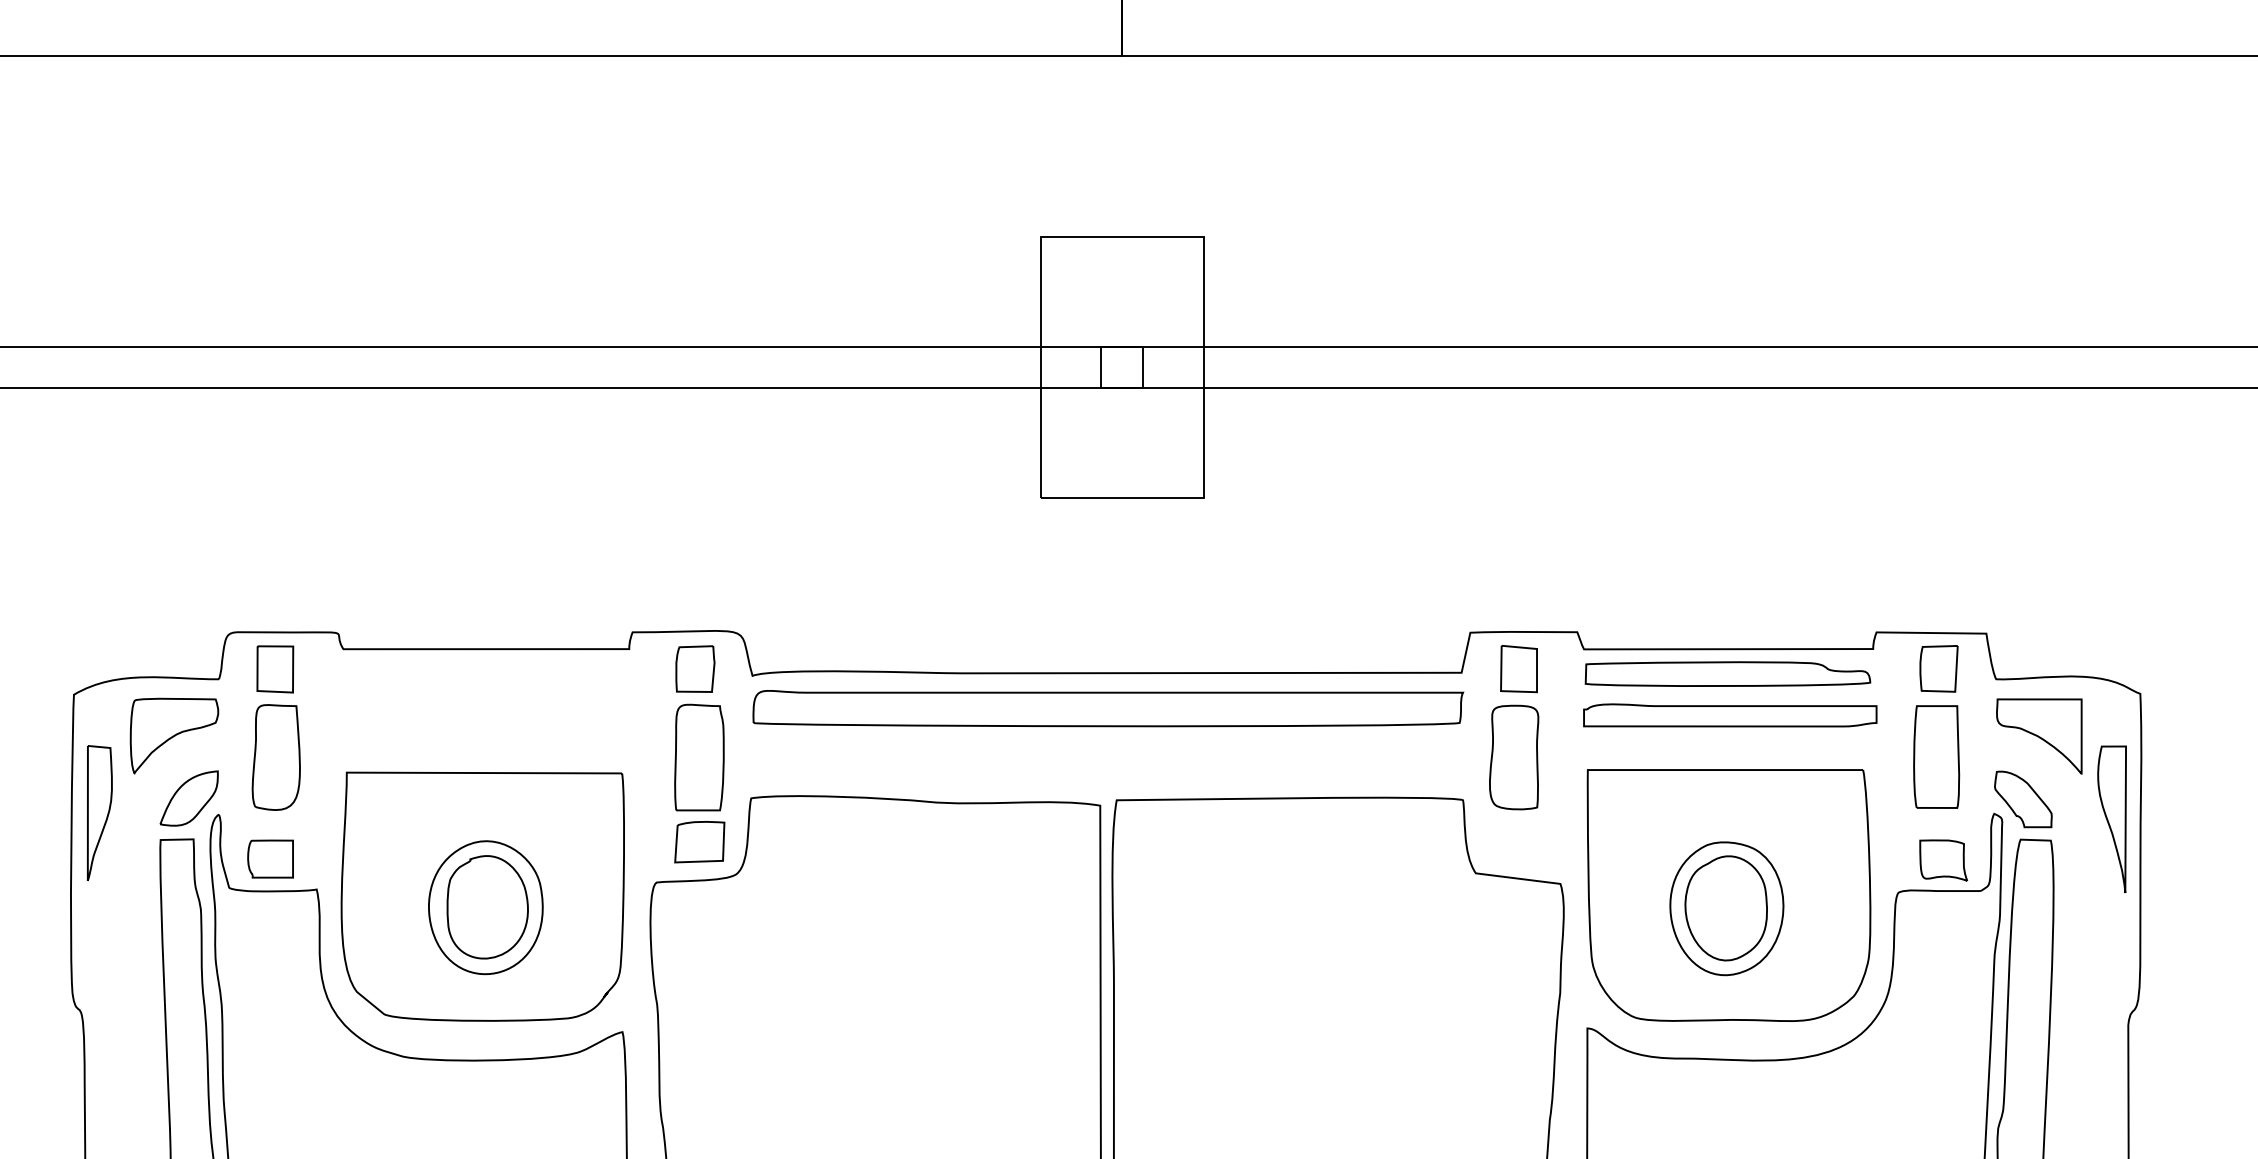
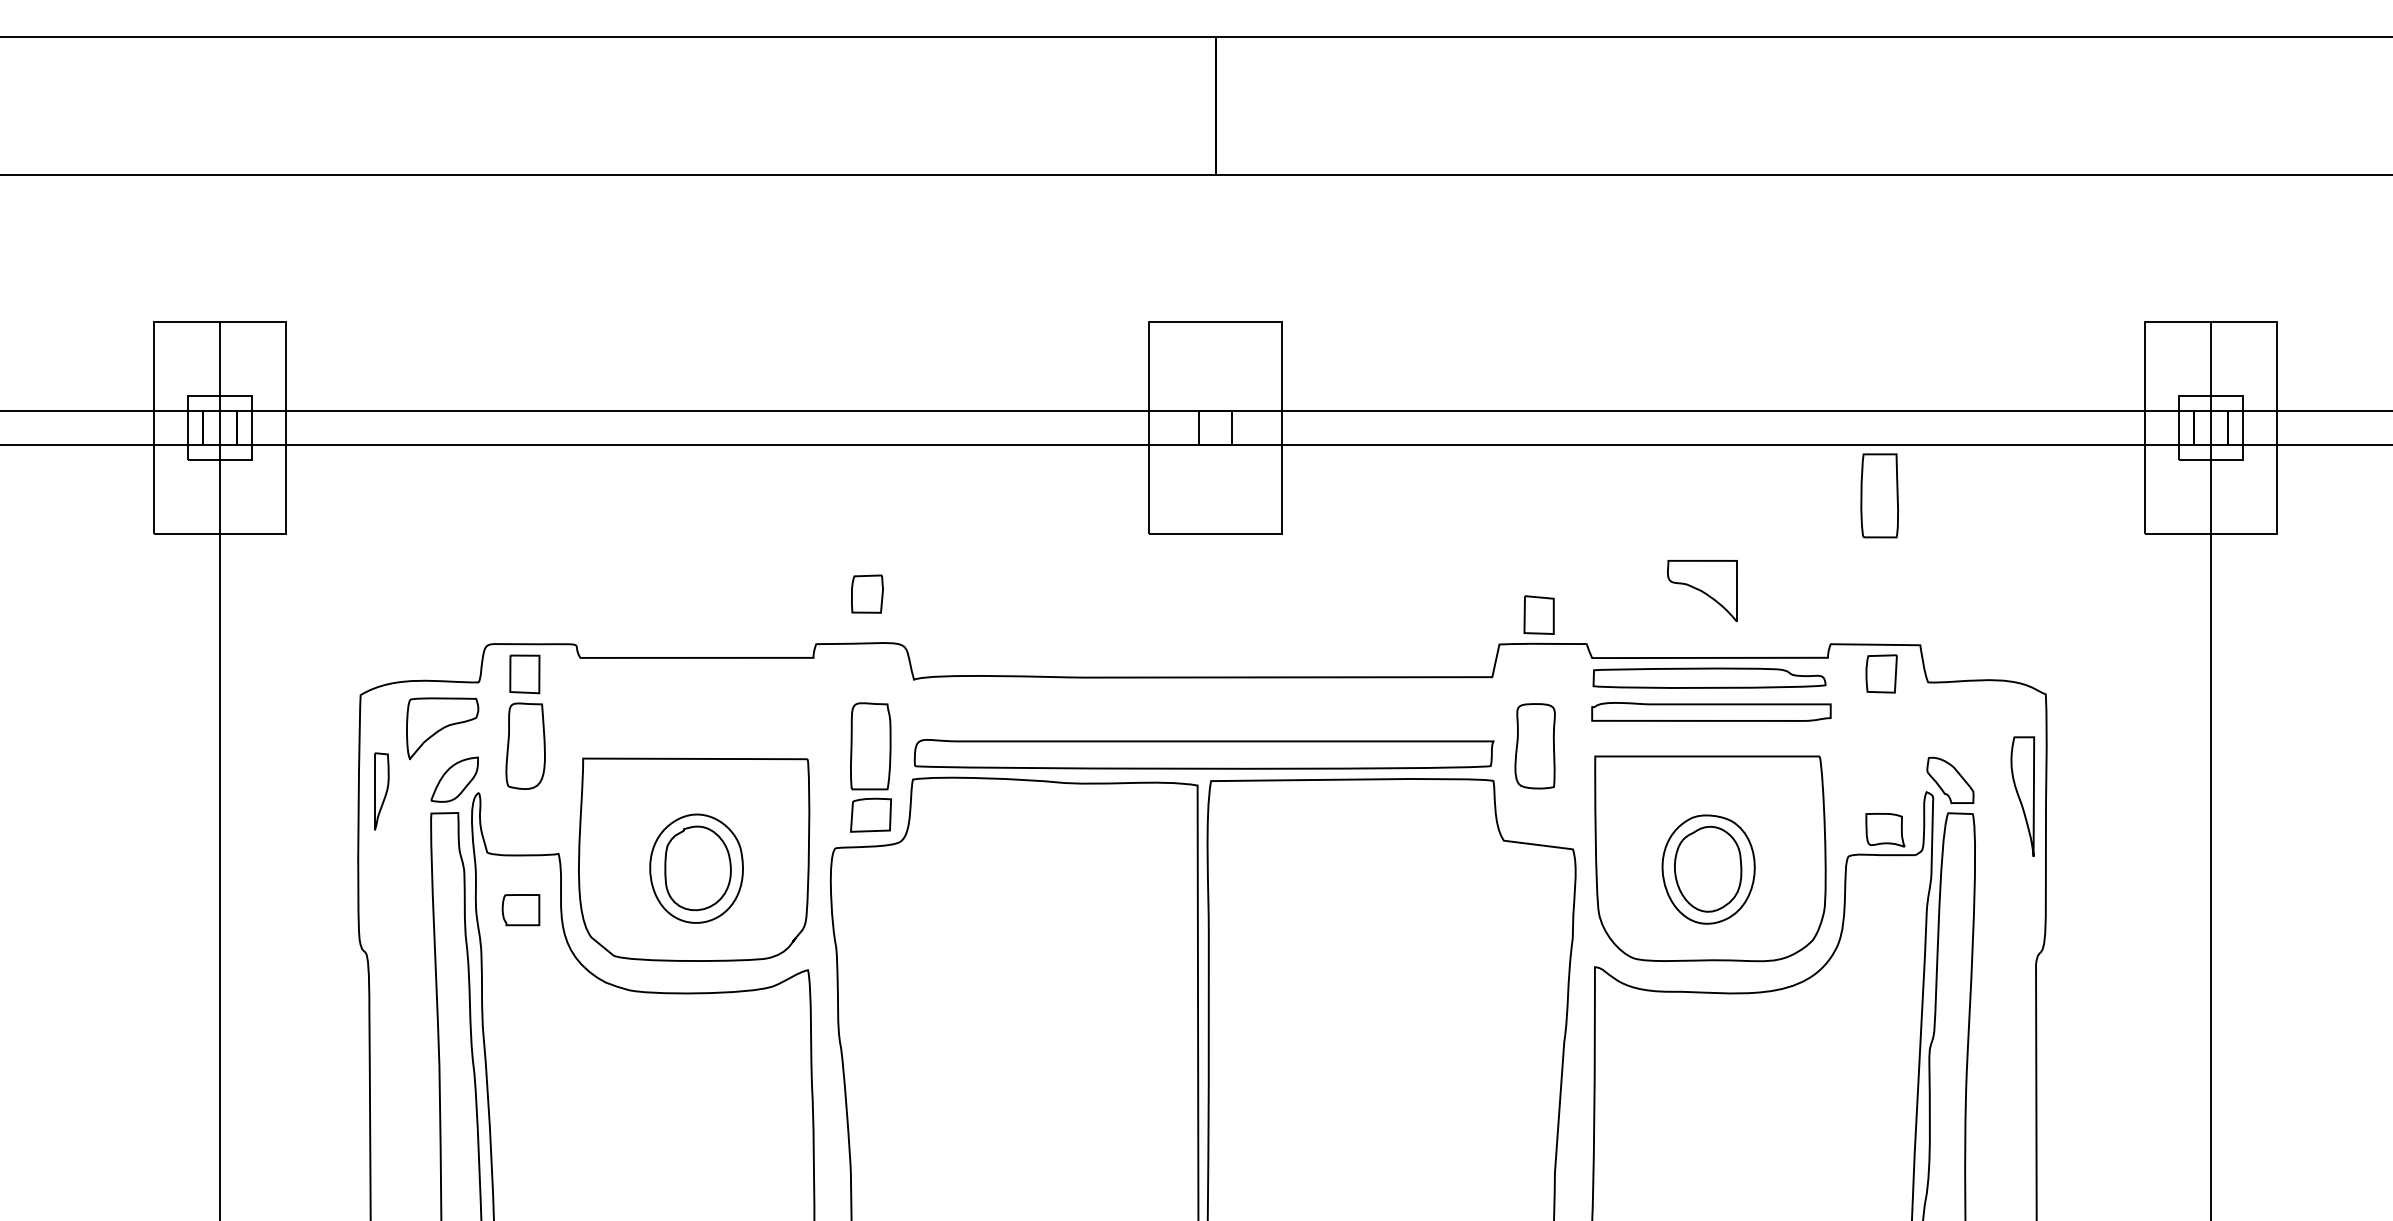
part: (695, 668) -> (867, 593), moved
part: (1518, 668) -> (1538, 614), moved
part: (1107, 708) -> (1203, 754), moved
part: (2039, 735) -> (1702, 590), moved
part: (1936, 756) -> (1879, 495), moved
part: (99, 812) -> (381, 791), size x0.7
part: (269, 859) -> (520, 910), moved

